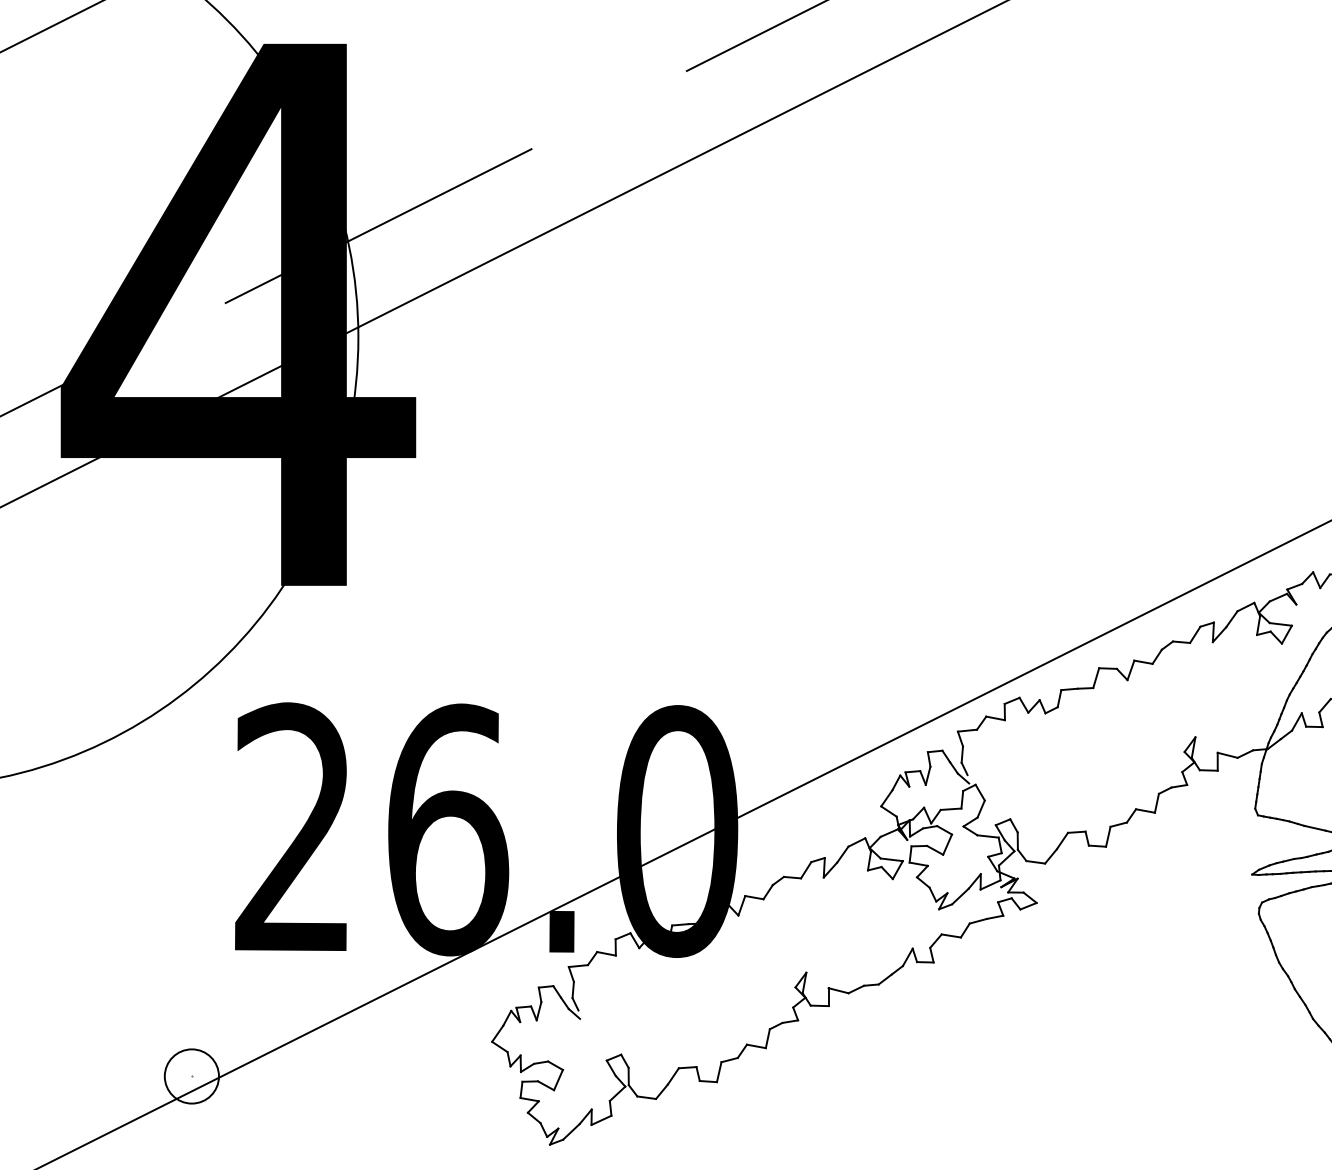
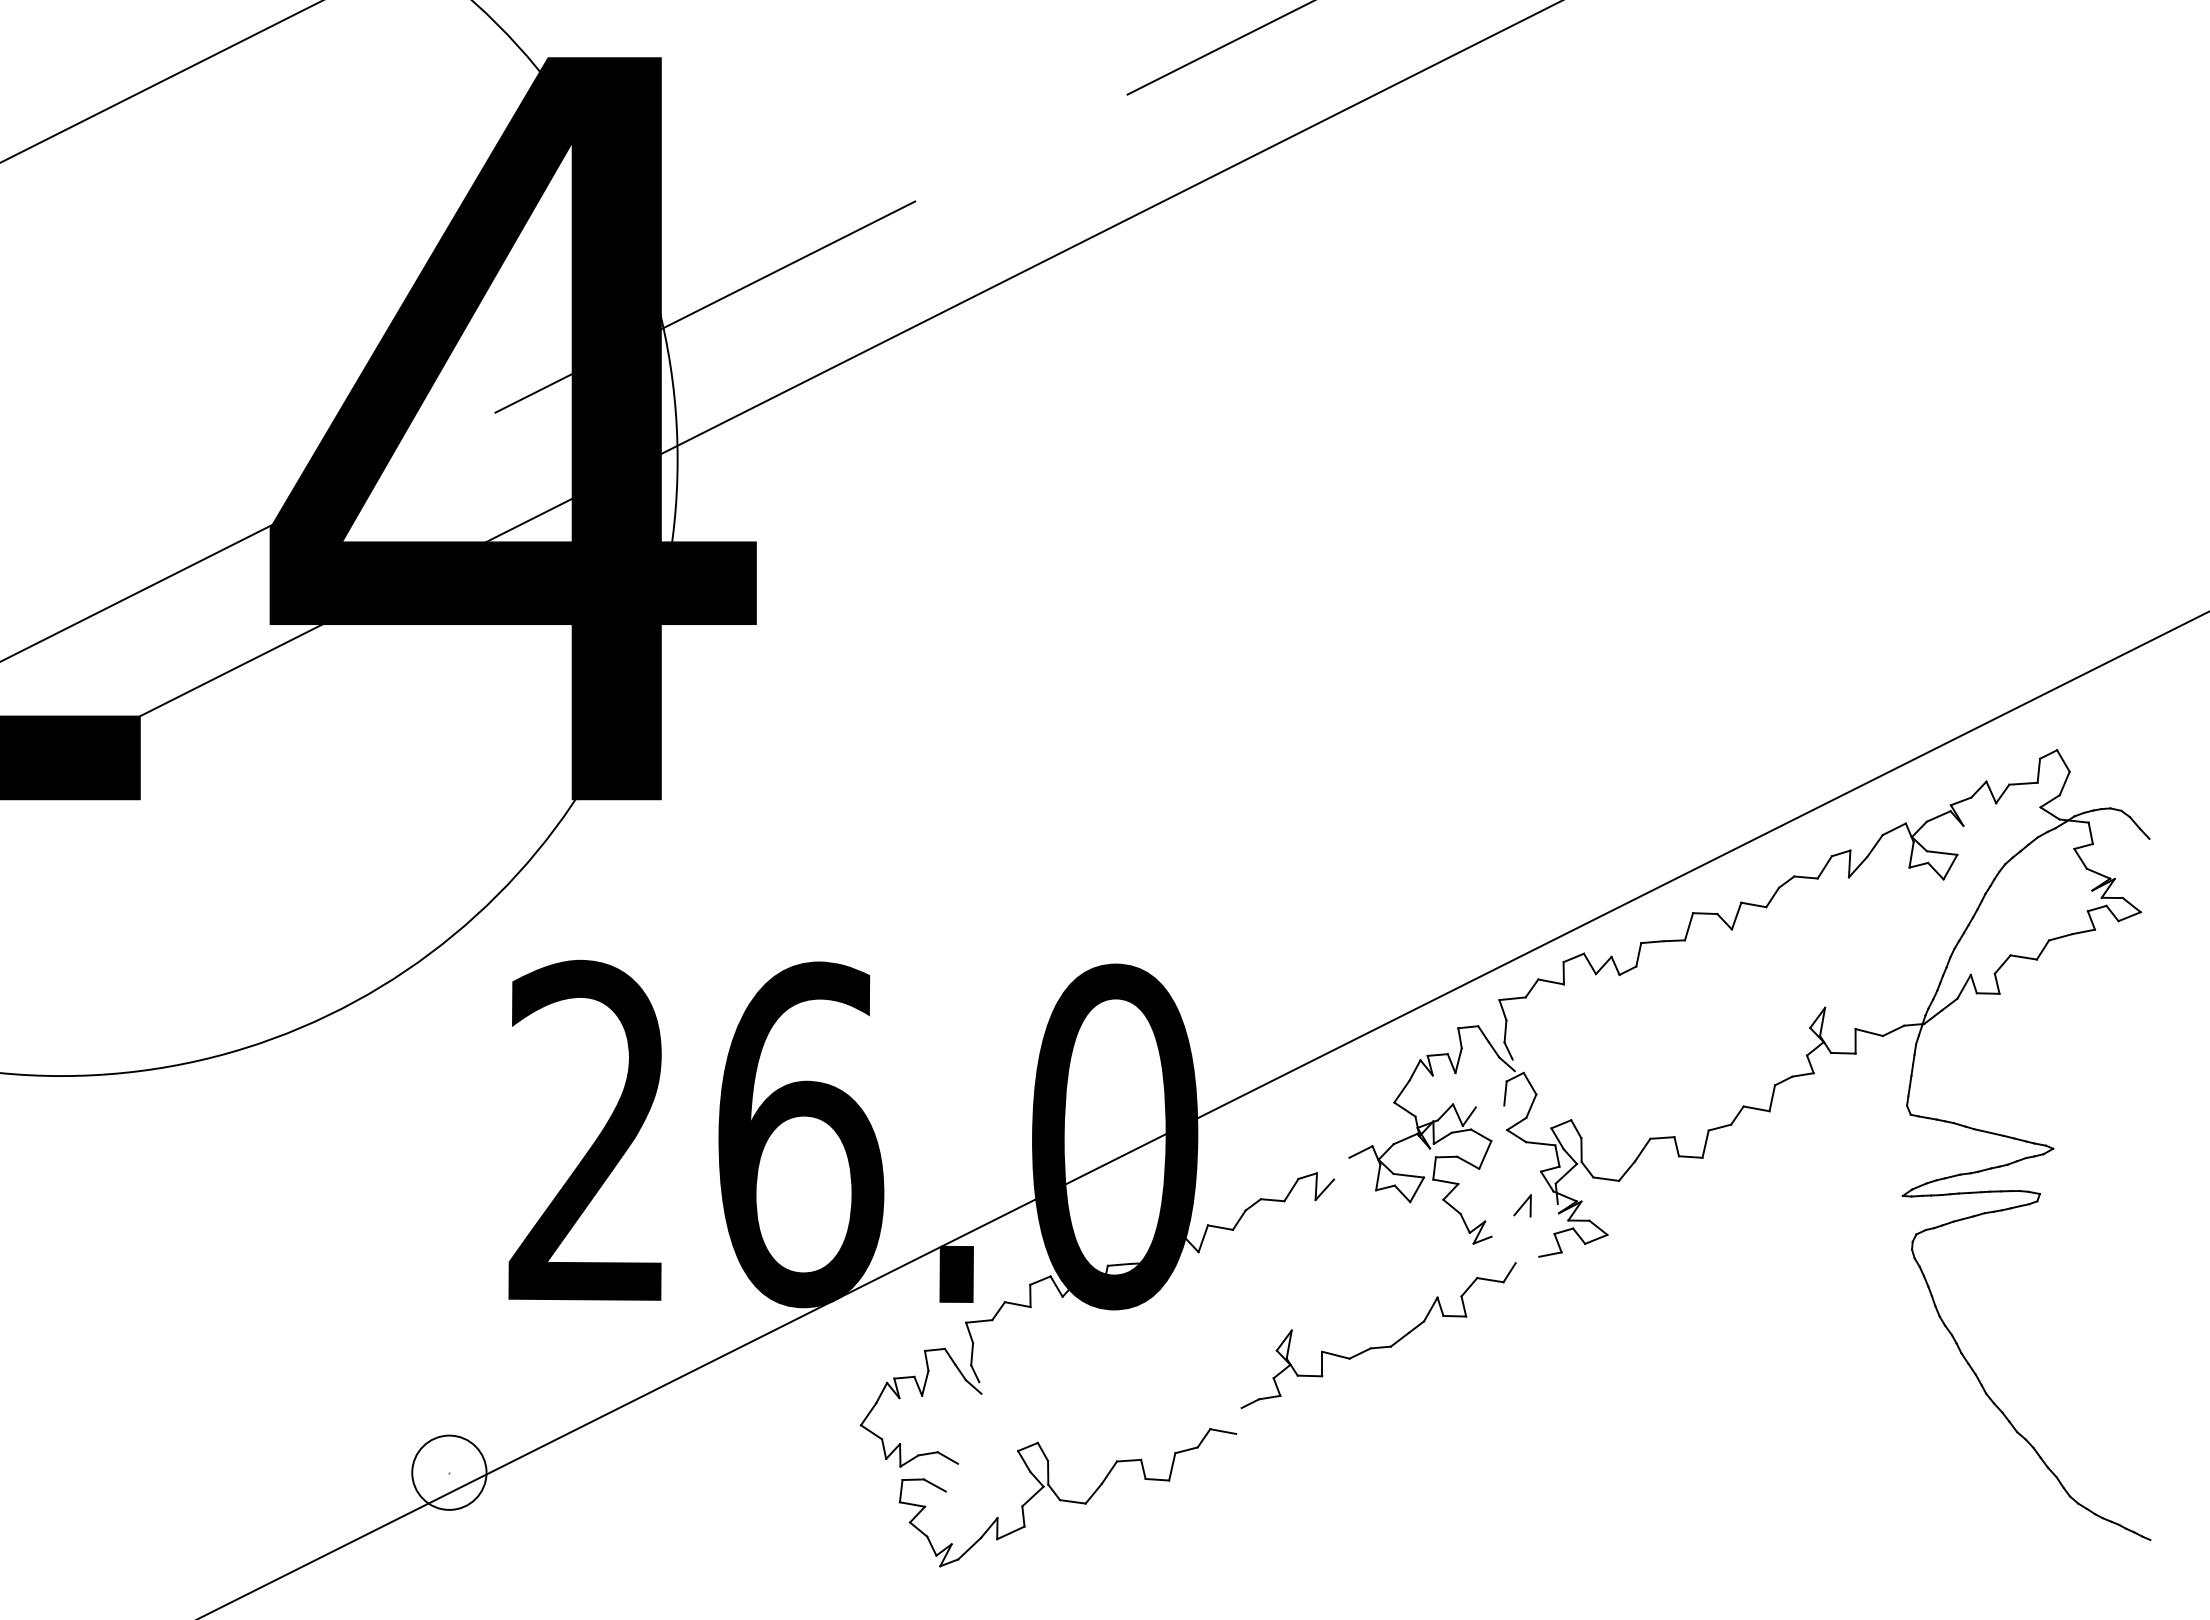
line: (950, 809) -> (1489, 1106), removed
line: (842, 854) -> (1341, 1168), removed
line: (990, 884) -> (1543, 1209), removed
line: (960, 896) -> (1502, 1225), removed
line: (978, 920) -> (1527, 1259), removed
line: (767, 1038) -> (1238, 1420), removed
line: (558, 1079) -> (951, 1477), removed

